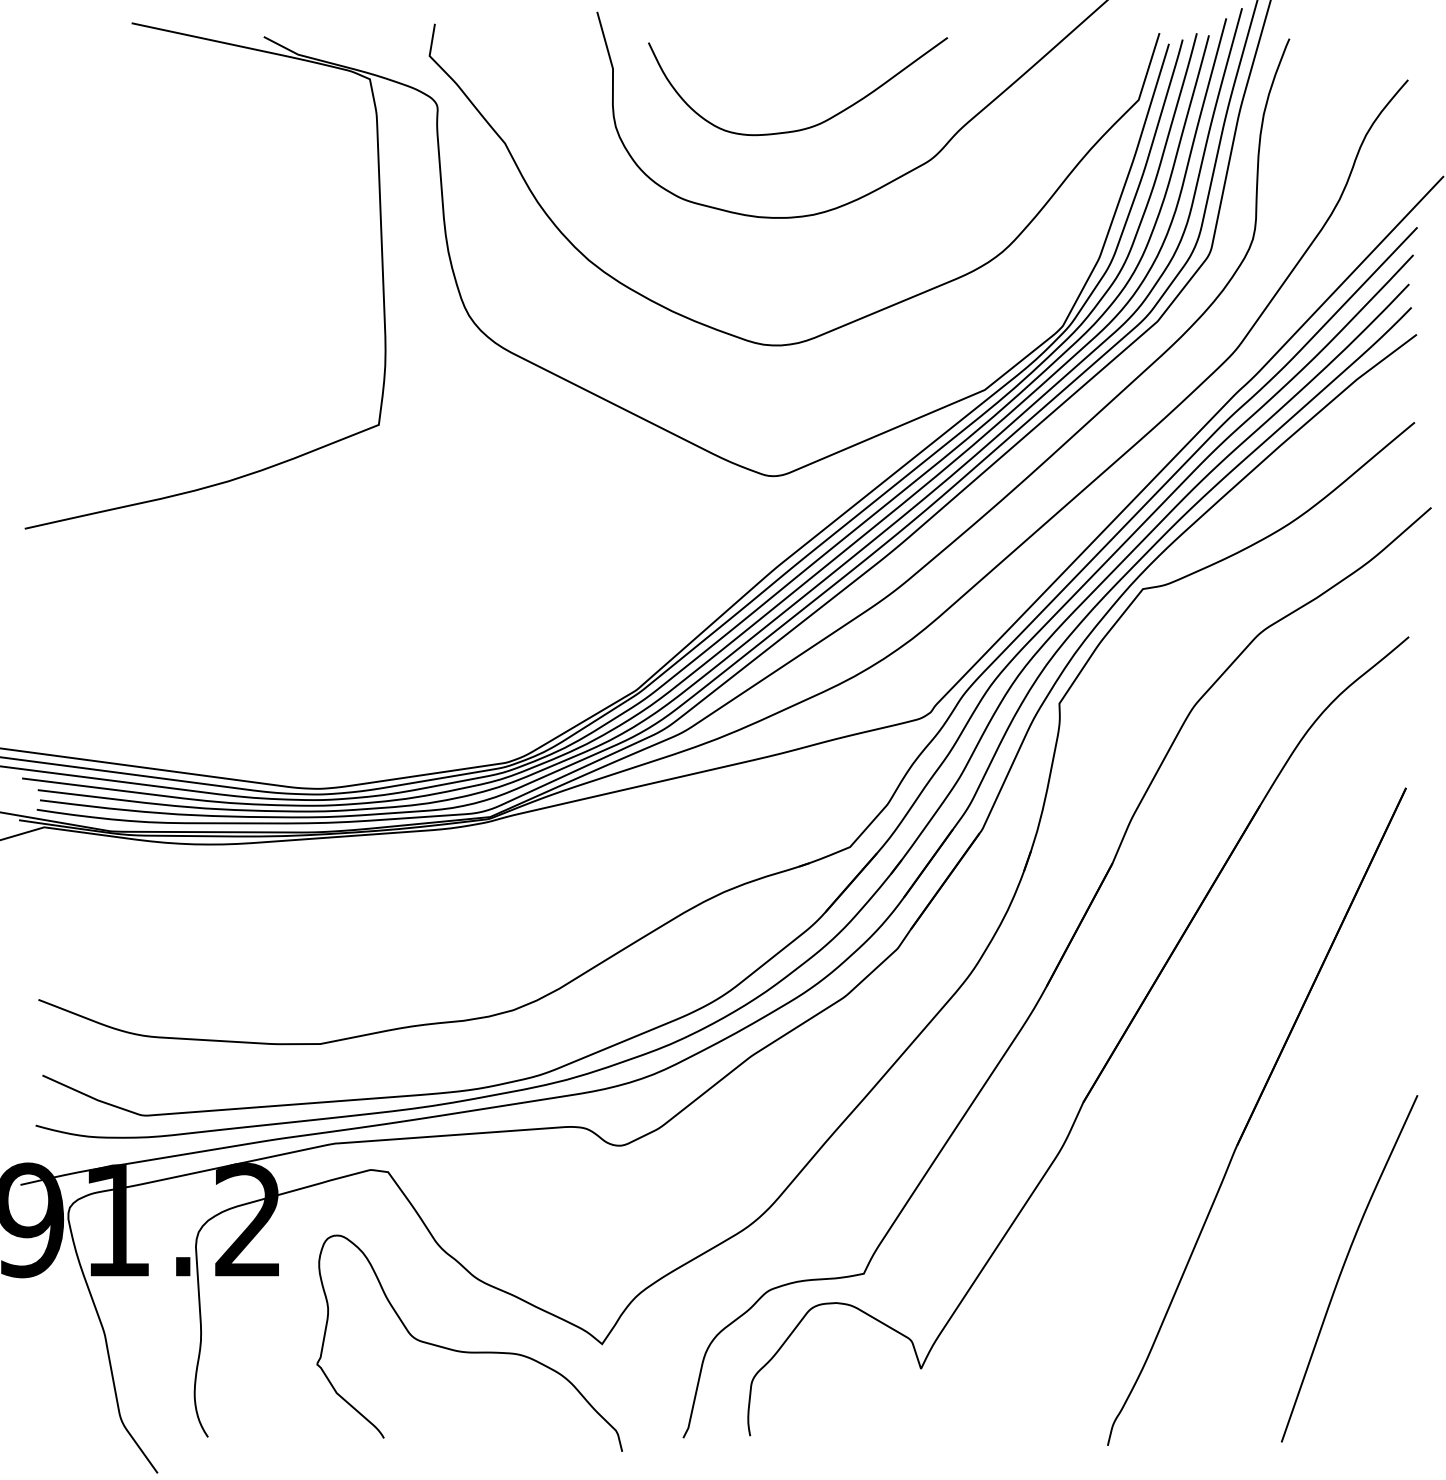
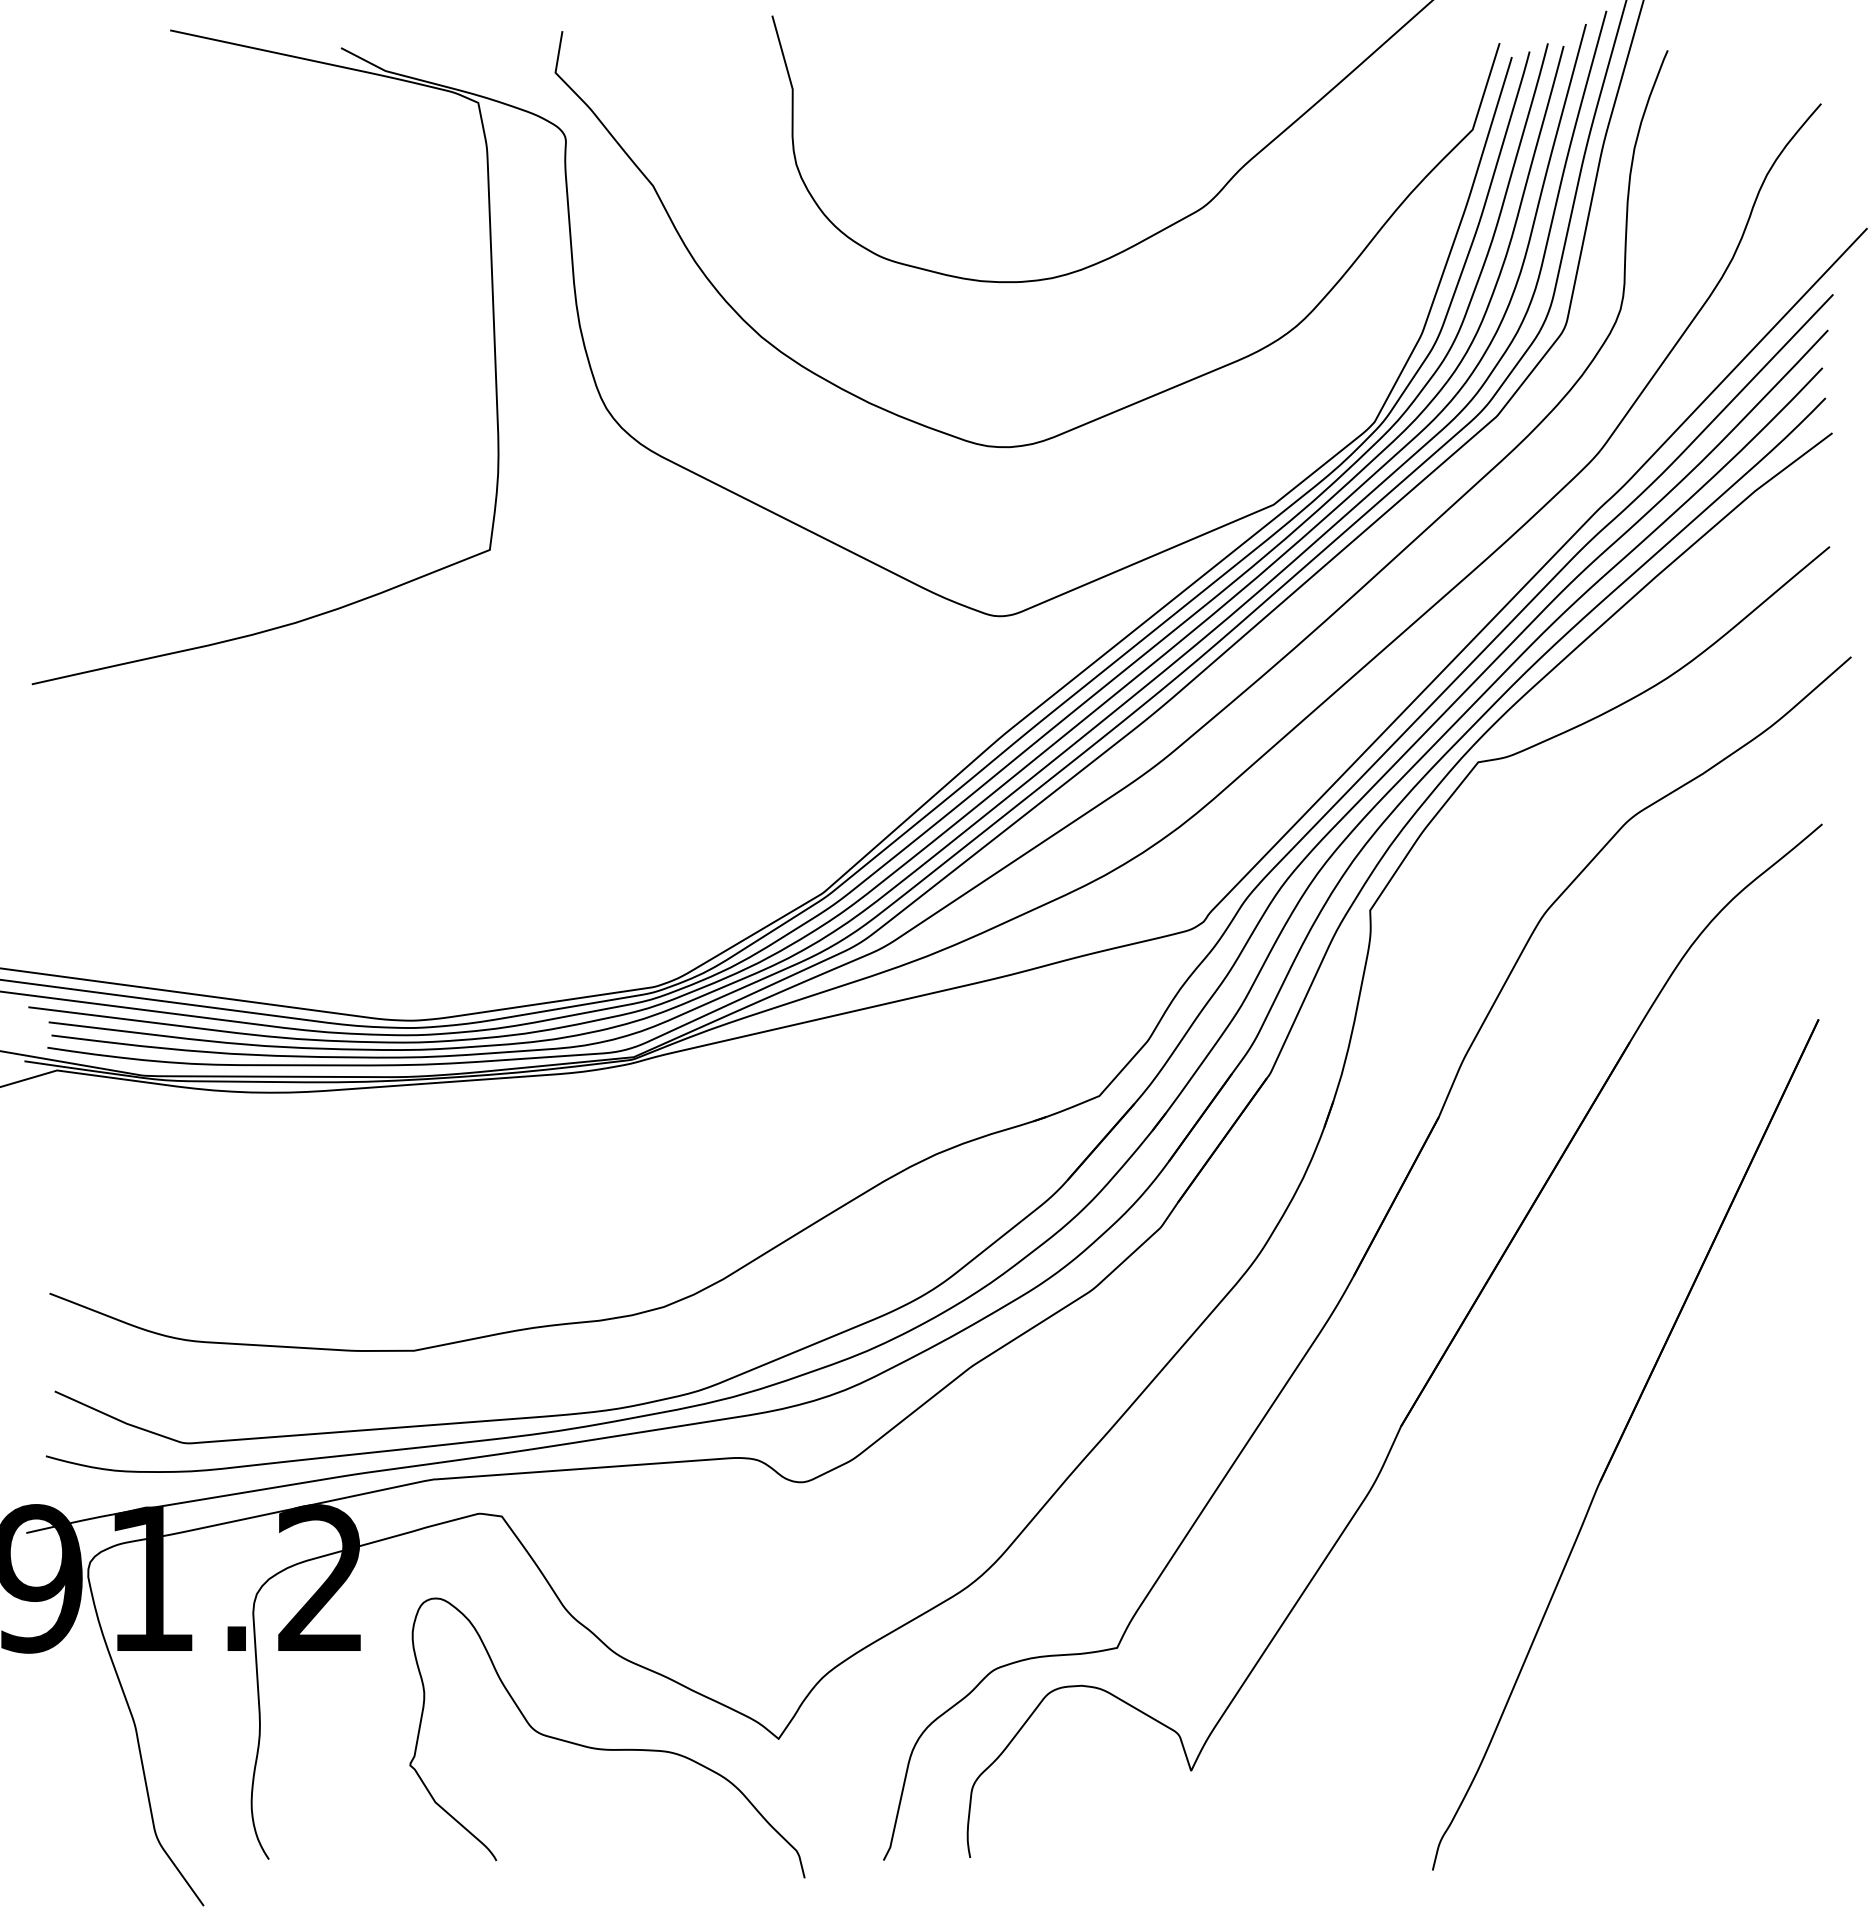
curve: (811, 126) -> (1049, 163), removed
curve: (1344, 1266) -> (1738, 1638), removed

